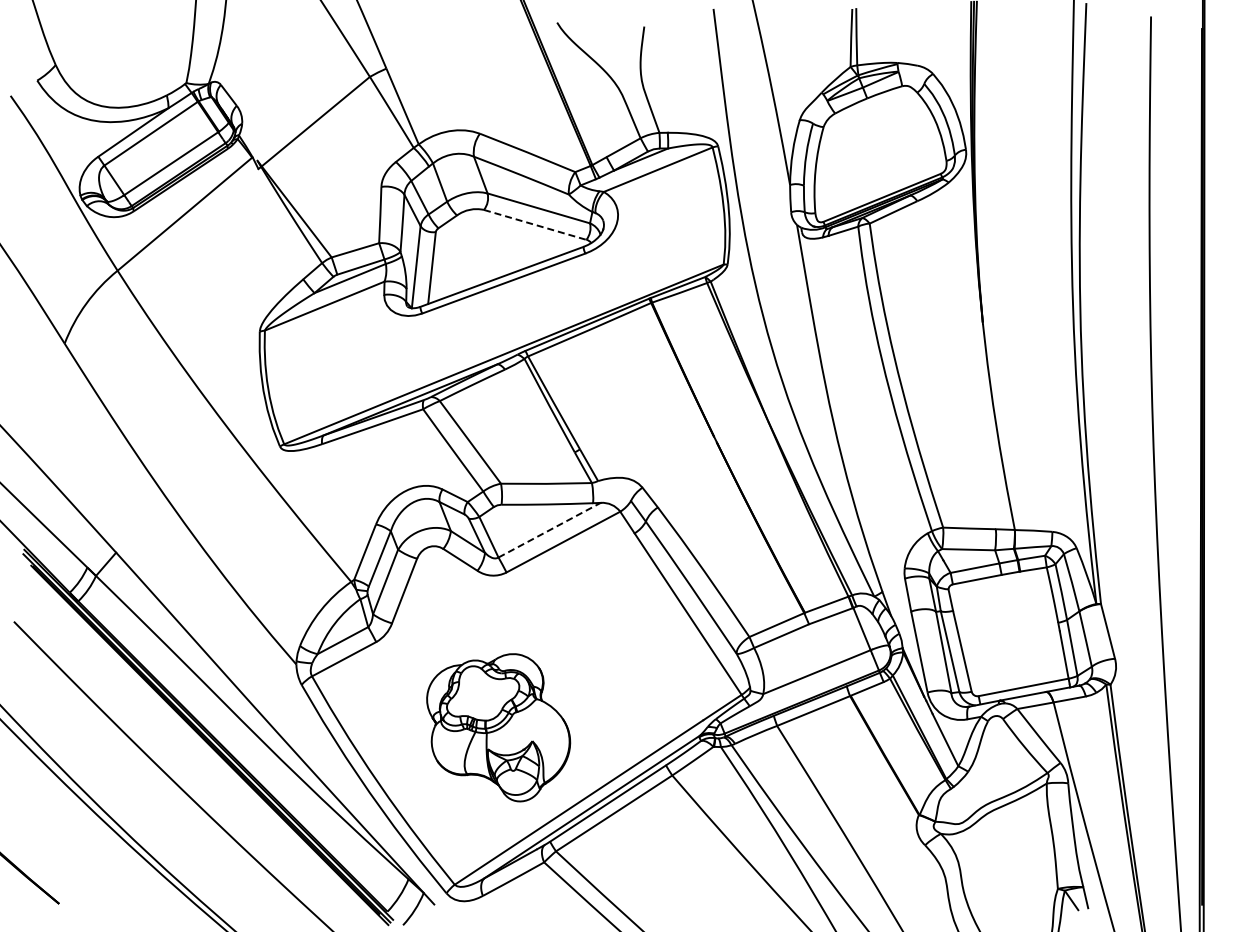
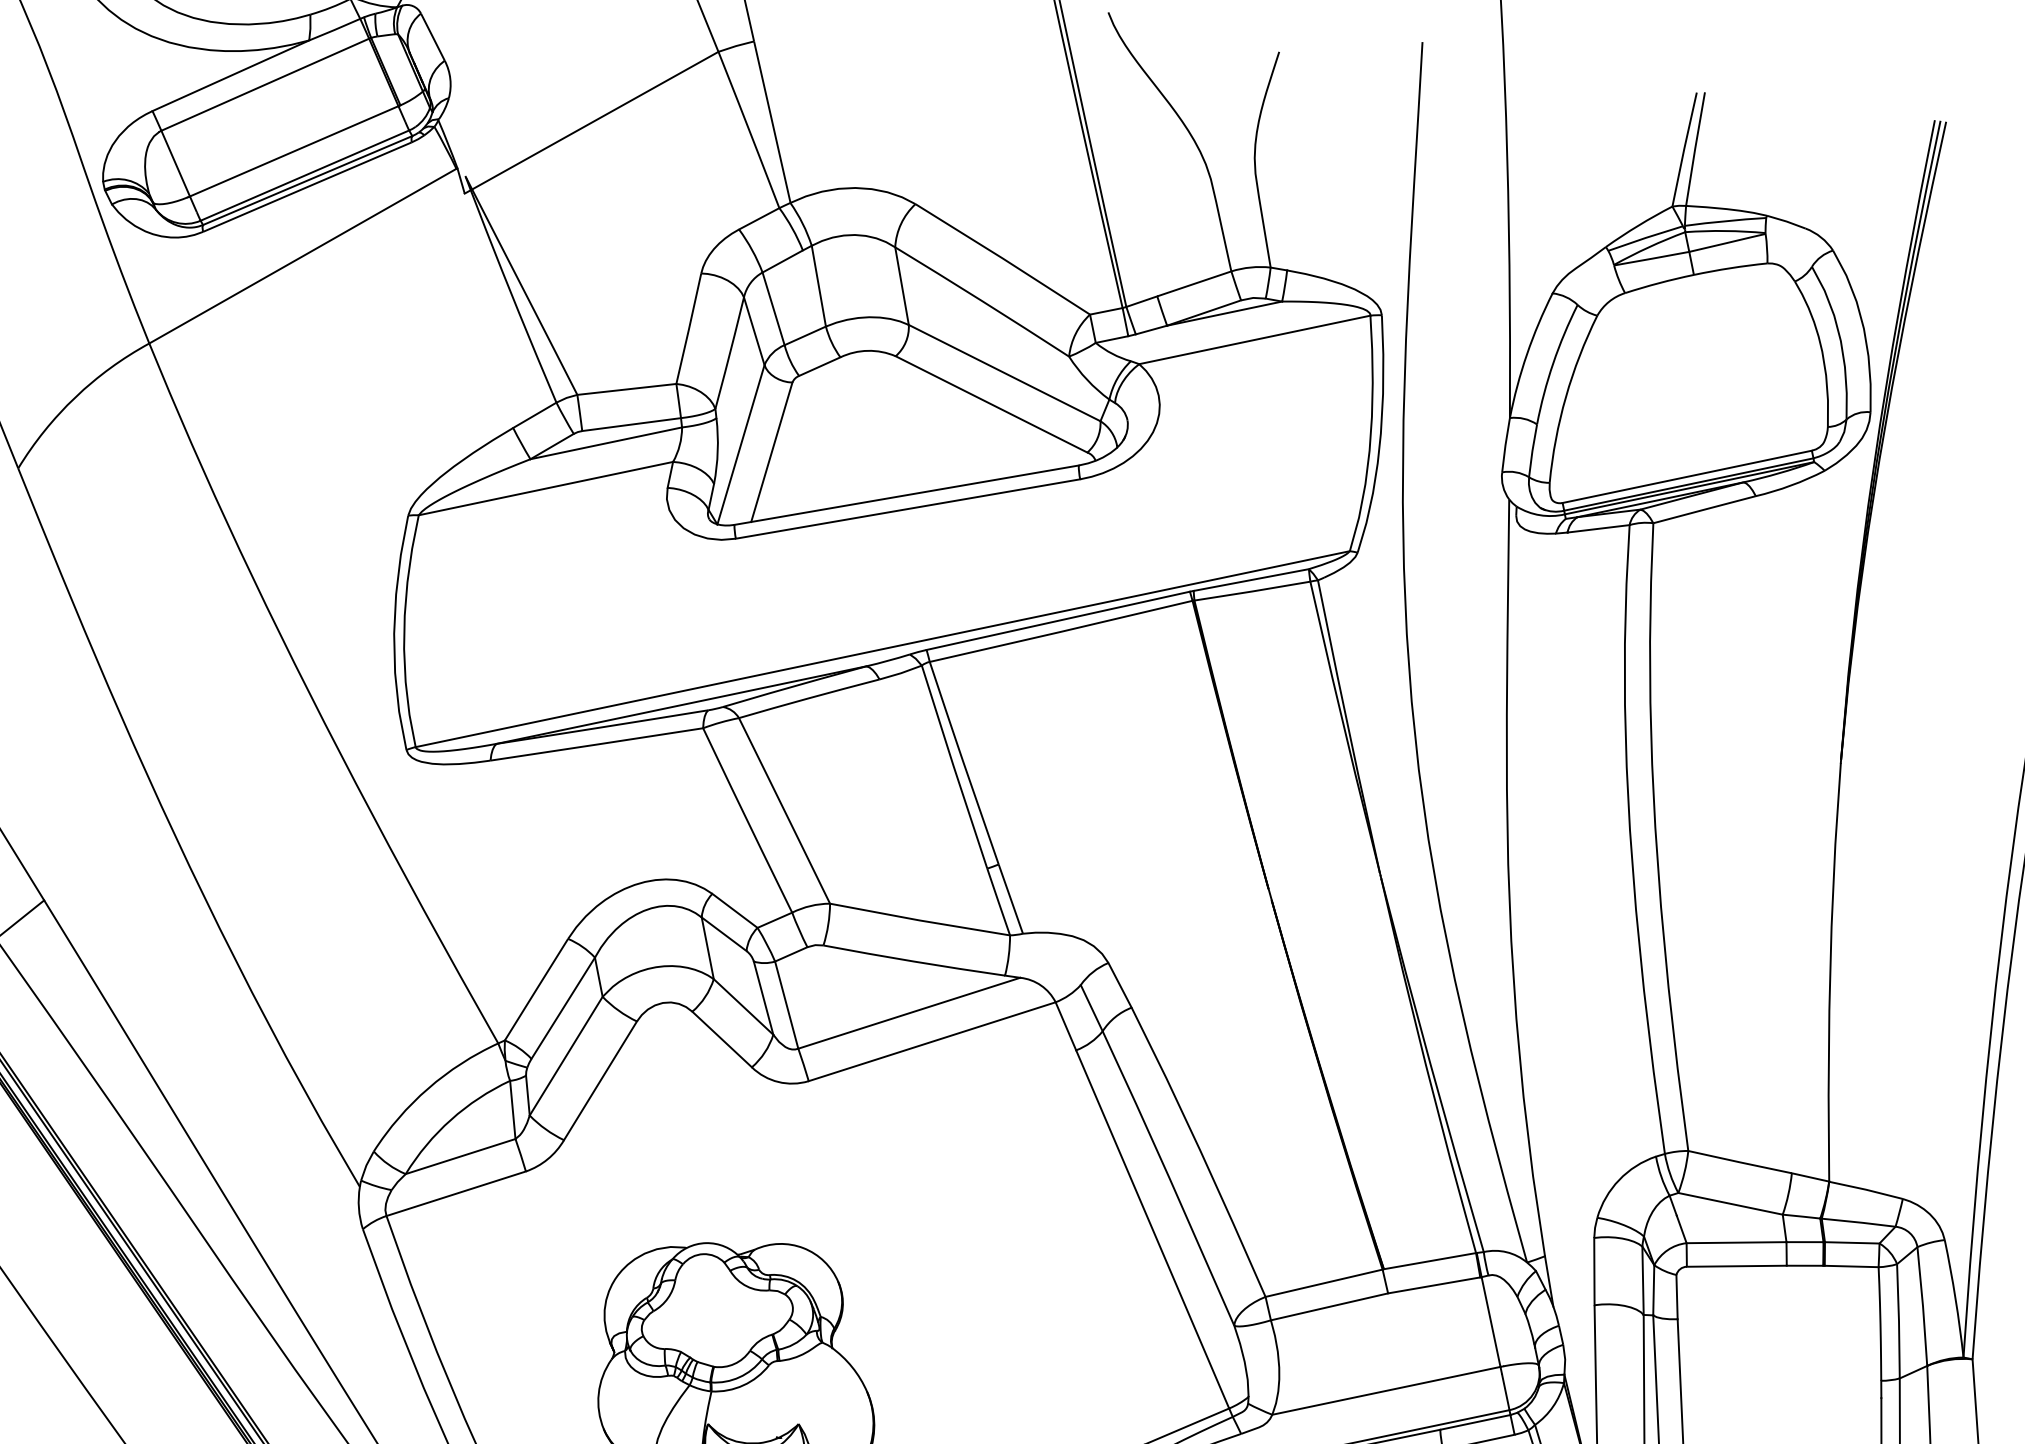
line: (535, 225) -> (991, 405), dashed -> solid
line: (549, 530) -> (908, 1013), dashed -> solid

